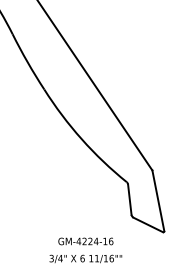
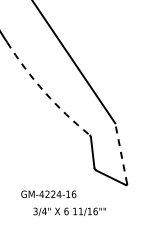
arc: (81, 139) -> (44, 92), solid -> dashed
line: (158, 200) -> (121, 153), solid -> dashed
text: (85, 258) -> (69, 211), moved

